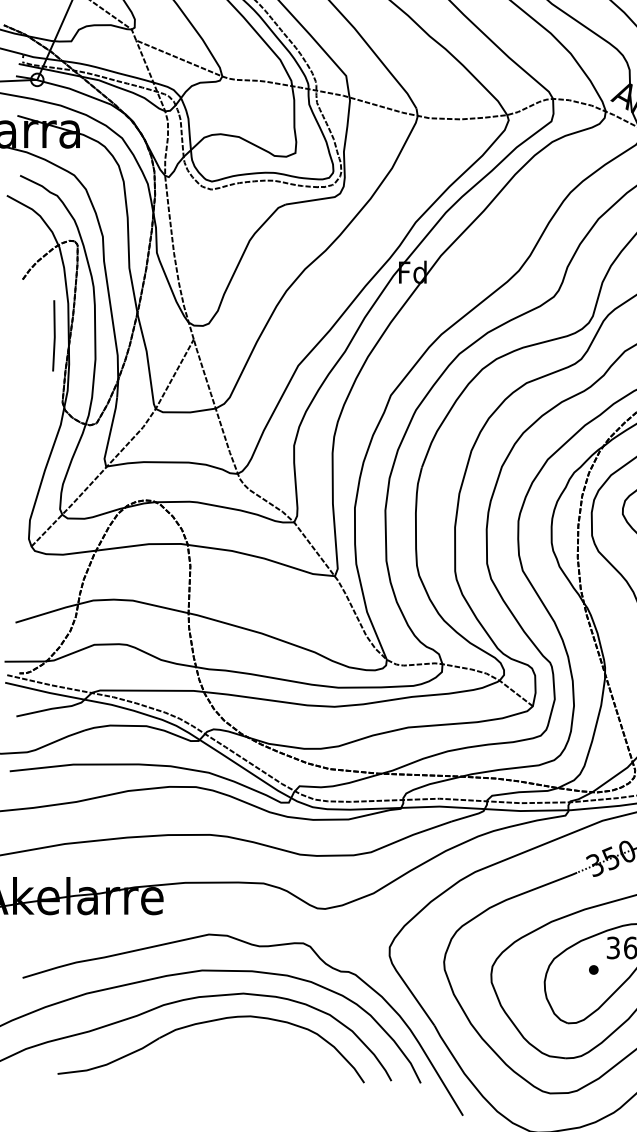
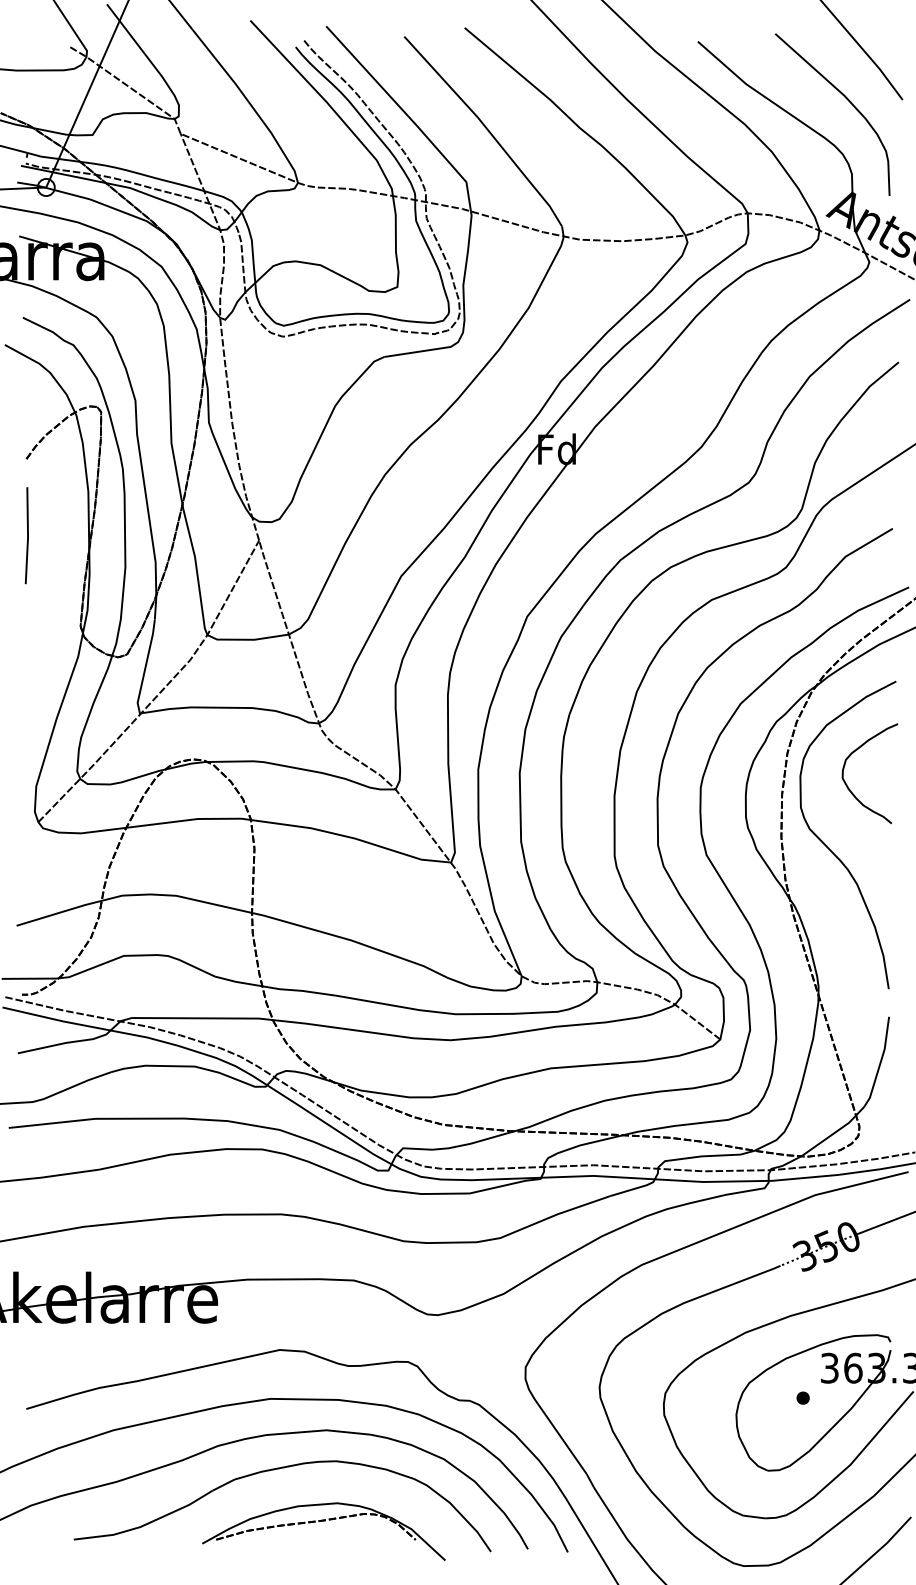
line: (54, 335) -> (27, 535), moved
part: (241, 1060) -> (323, 1521), added

